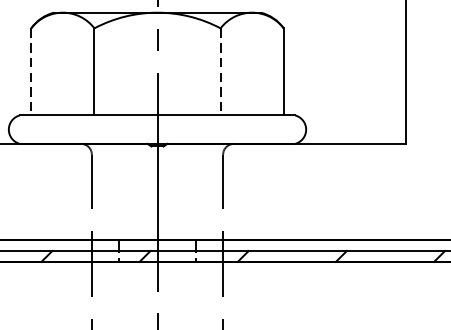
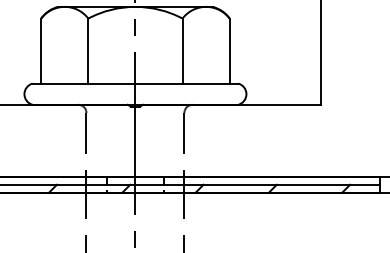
line: (31, 72) -> (41, 51), dashed -> solid
line: (220, 72) -> (182, 51), dashed -> solid

